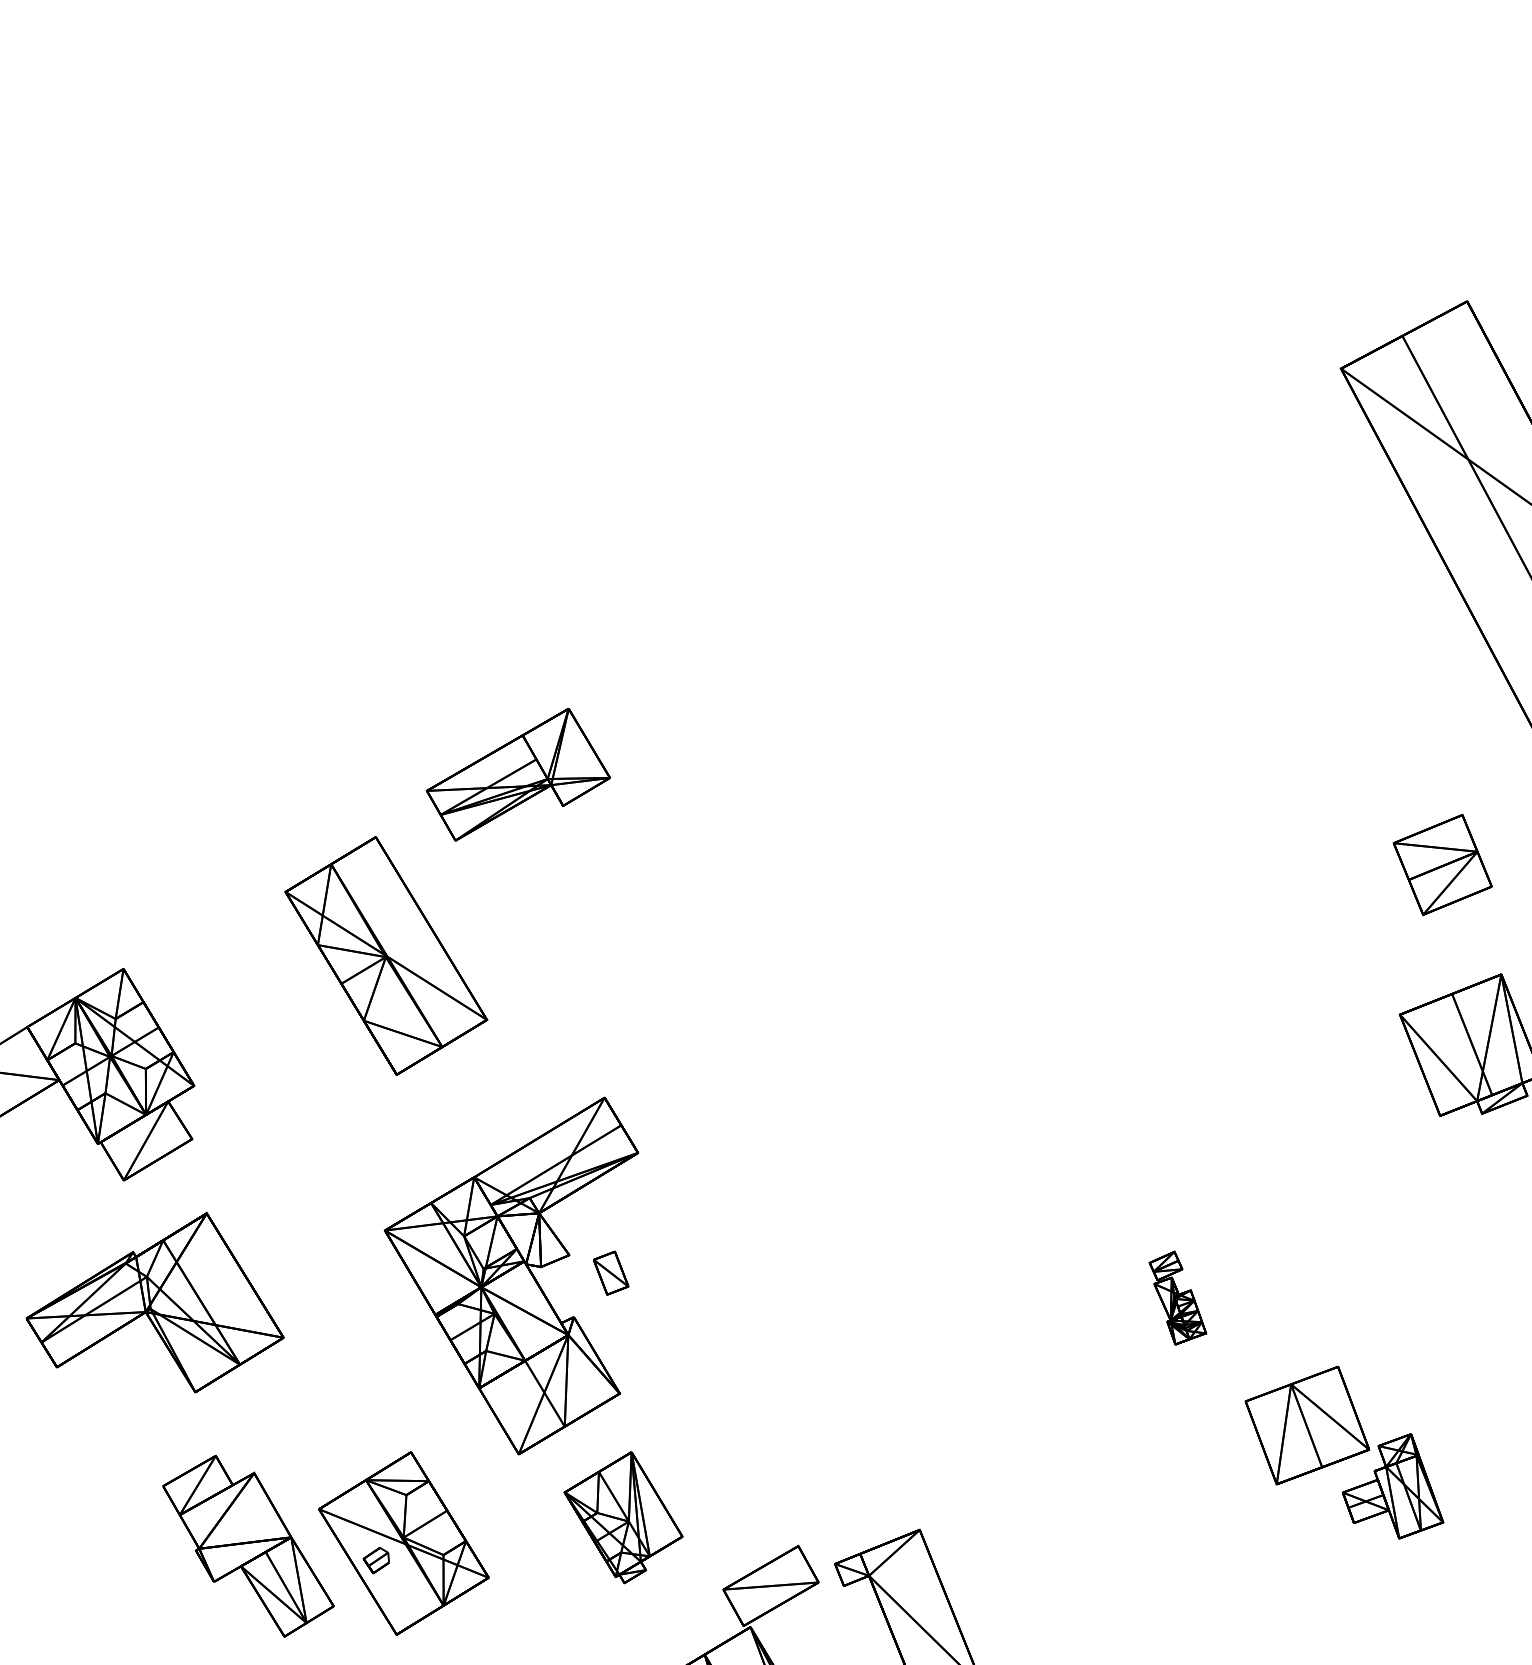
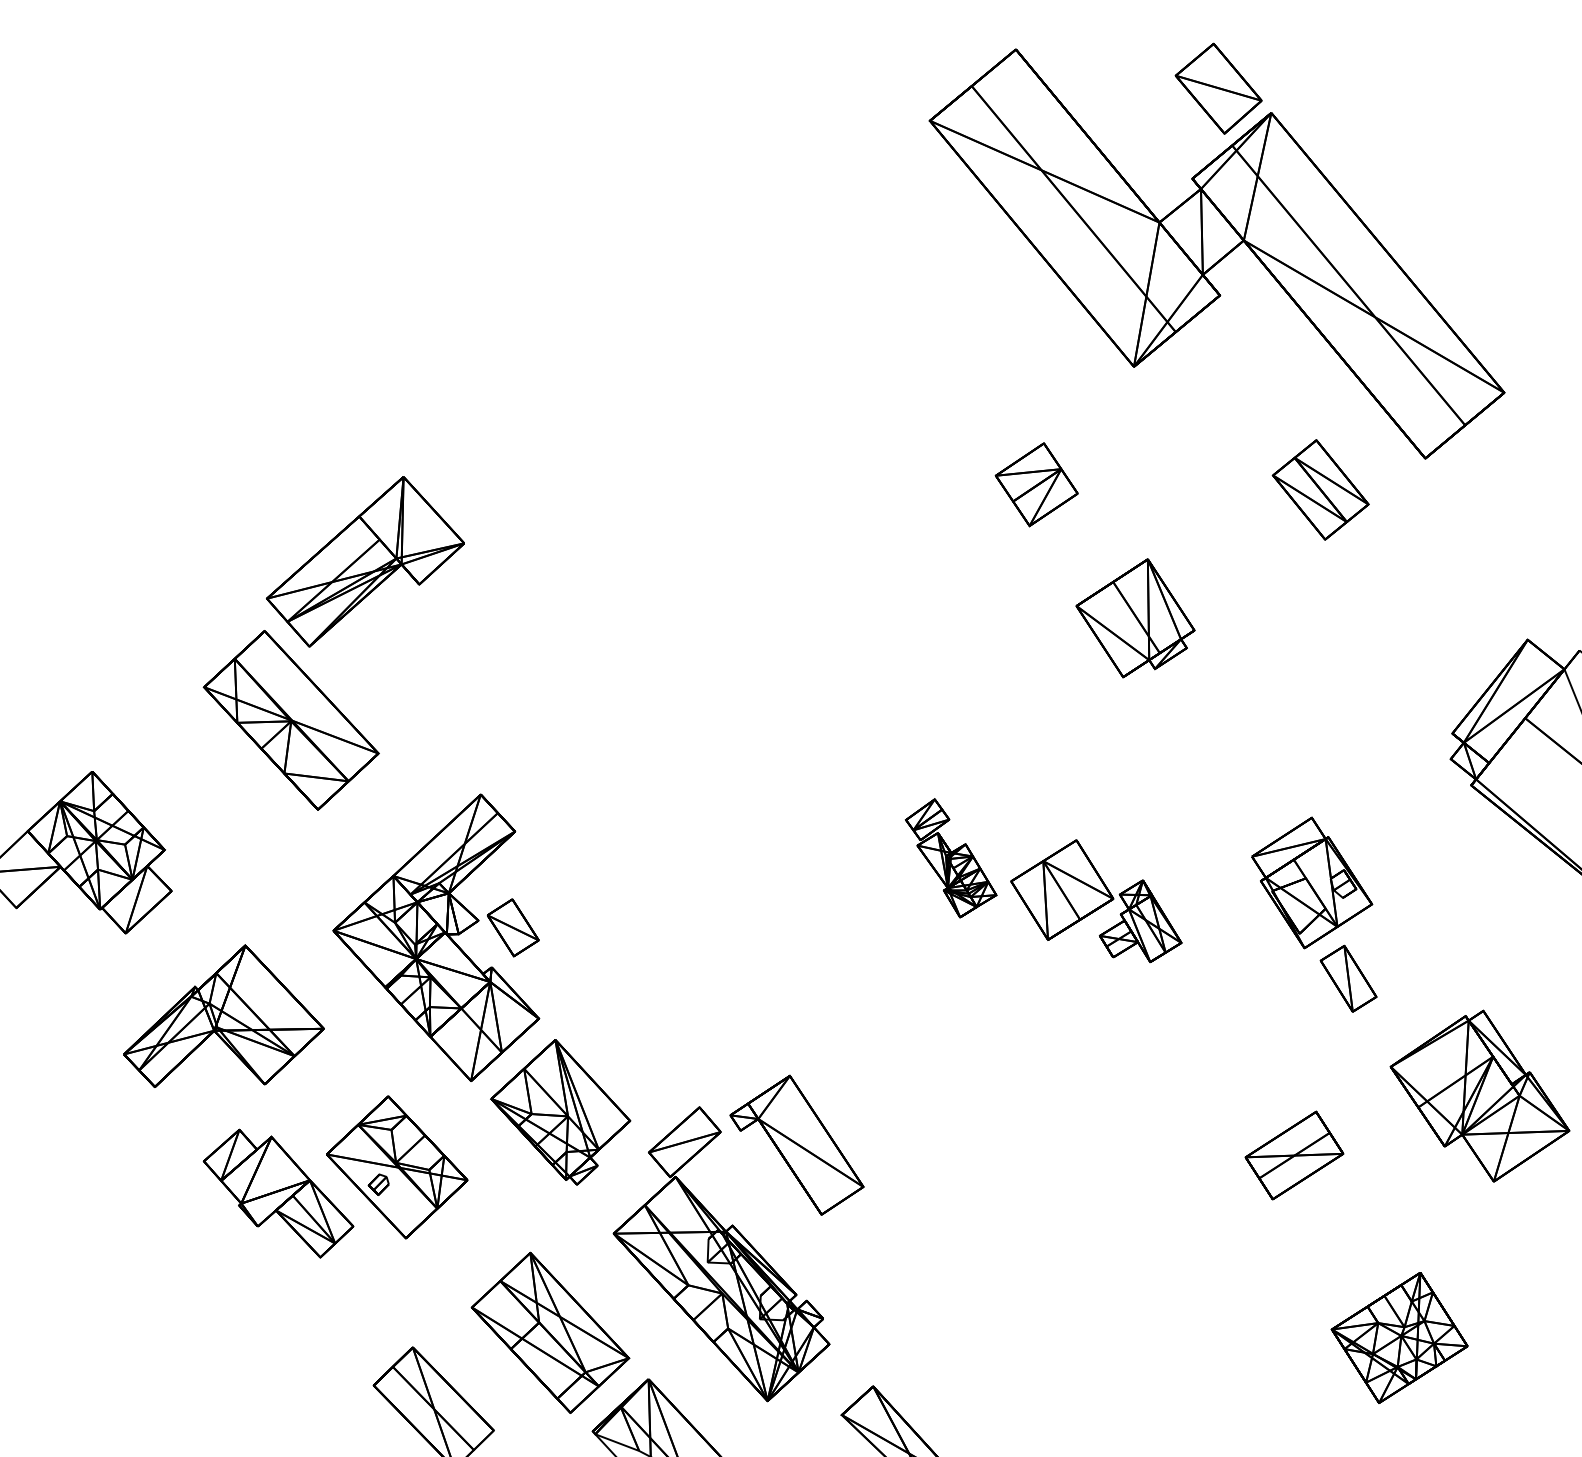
part: (520, 775) -> (365, 561), size x1.43
part: (1442, 864) -> (1036, 484), moved
part: (611, 1272) -> (513, 927), size x1.67
part: (161, 1295) -> (223, 1015), moved
part: (1177, 1298) -> (950, 858), size x1.67
part: (1347, 1448) -> (1096, 901), moved
part: (622, 1516) -> (560, 1112), size x1.43

